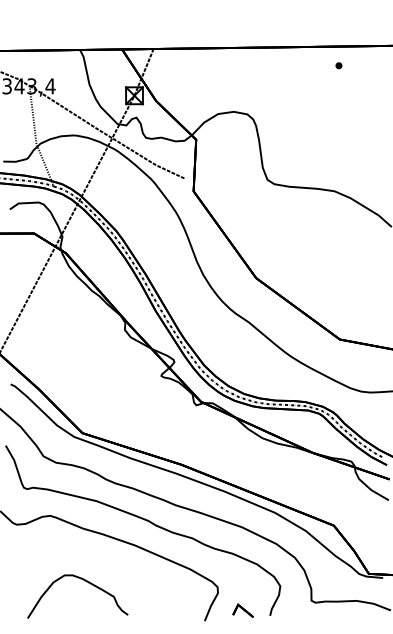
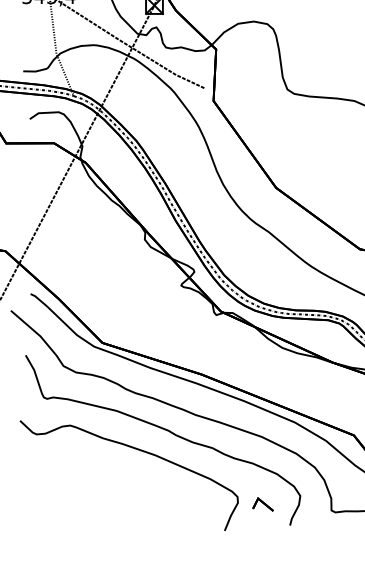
curve: (86, 582) -> (106, 492), removed
part: (242, 610) -> (262, 504), moved

